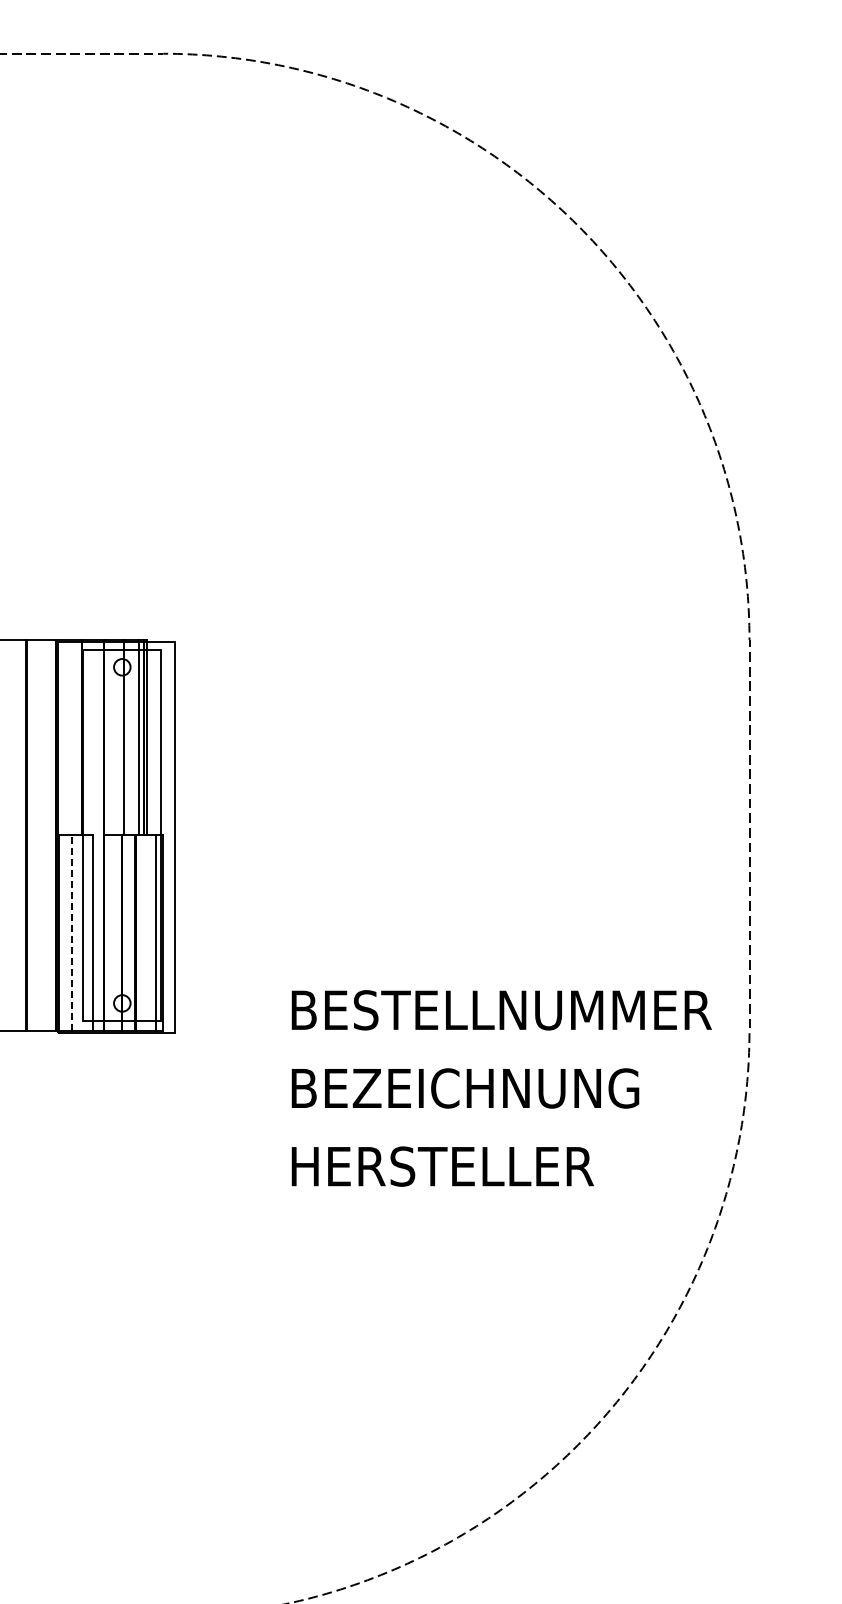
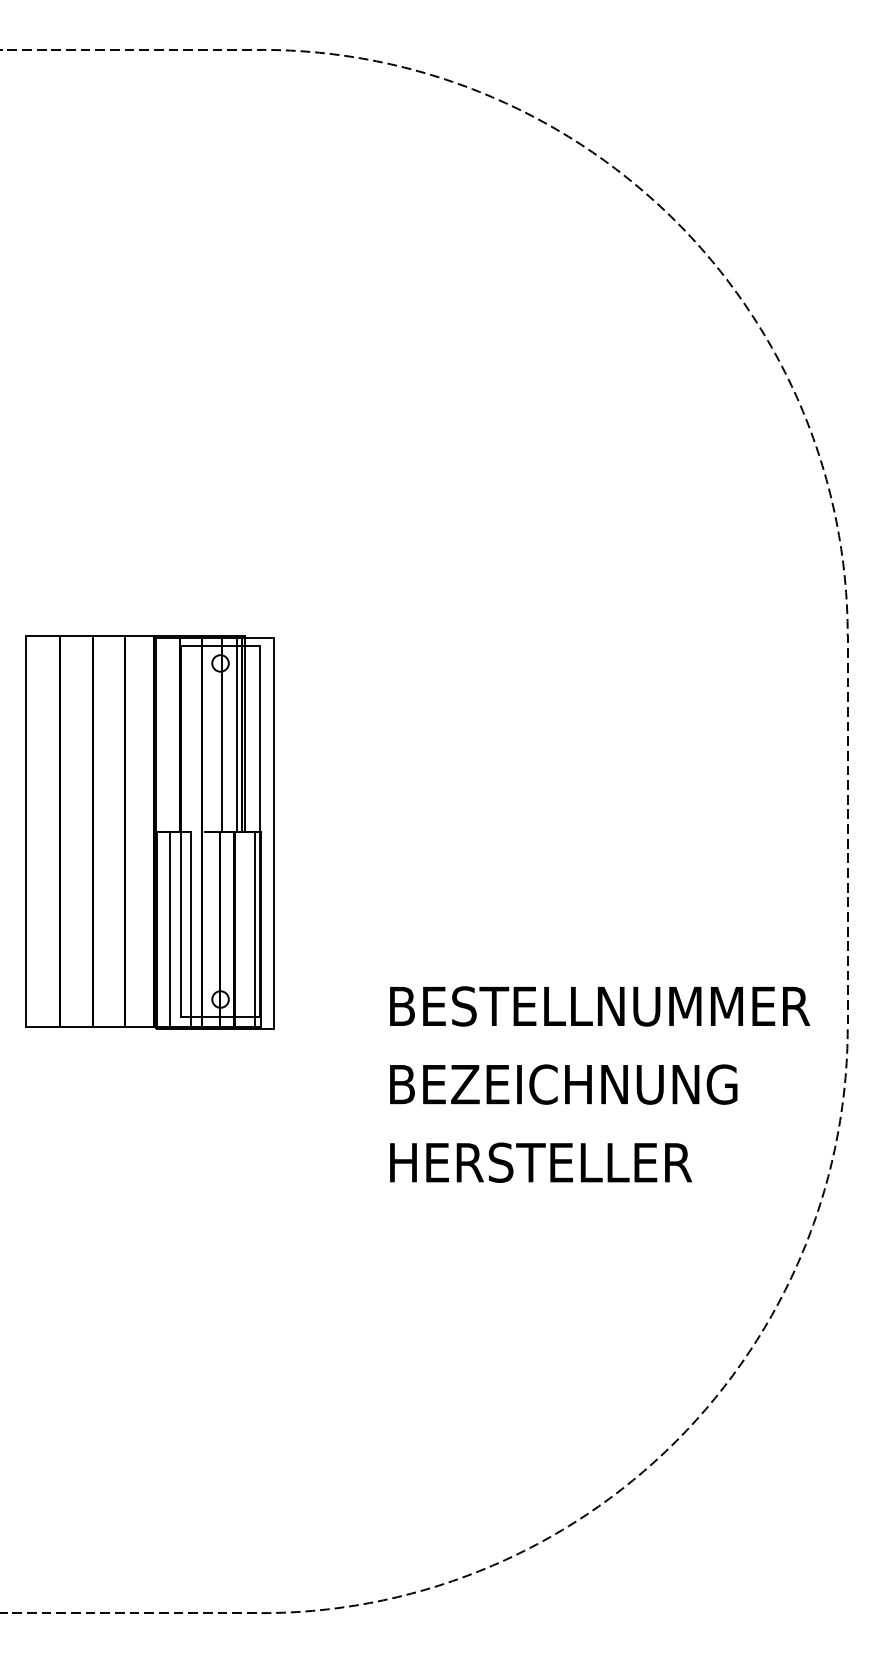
line: (72, 933) -> (170, 929), dashed -> solid

